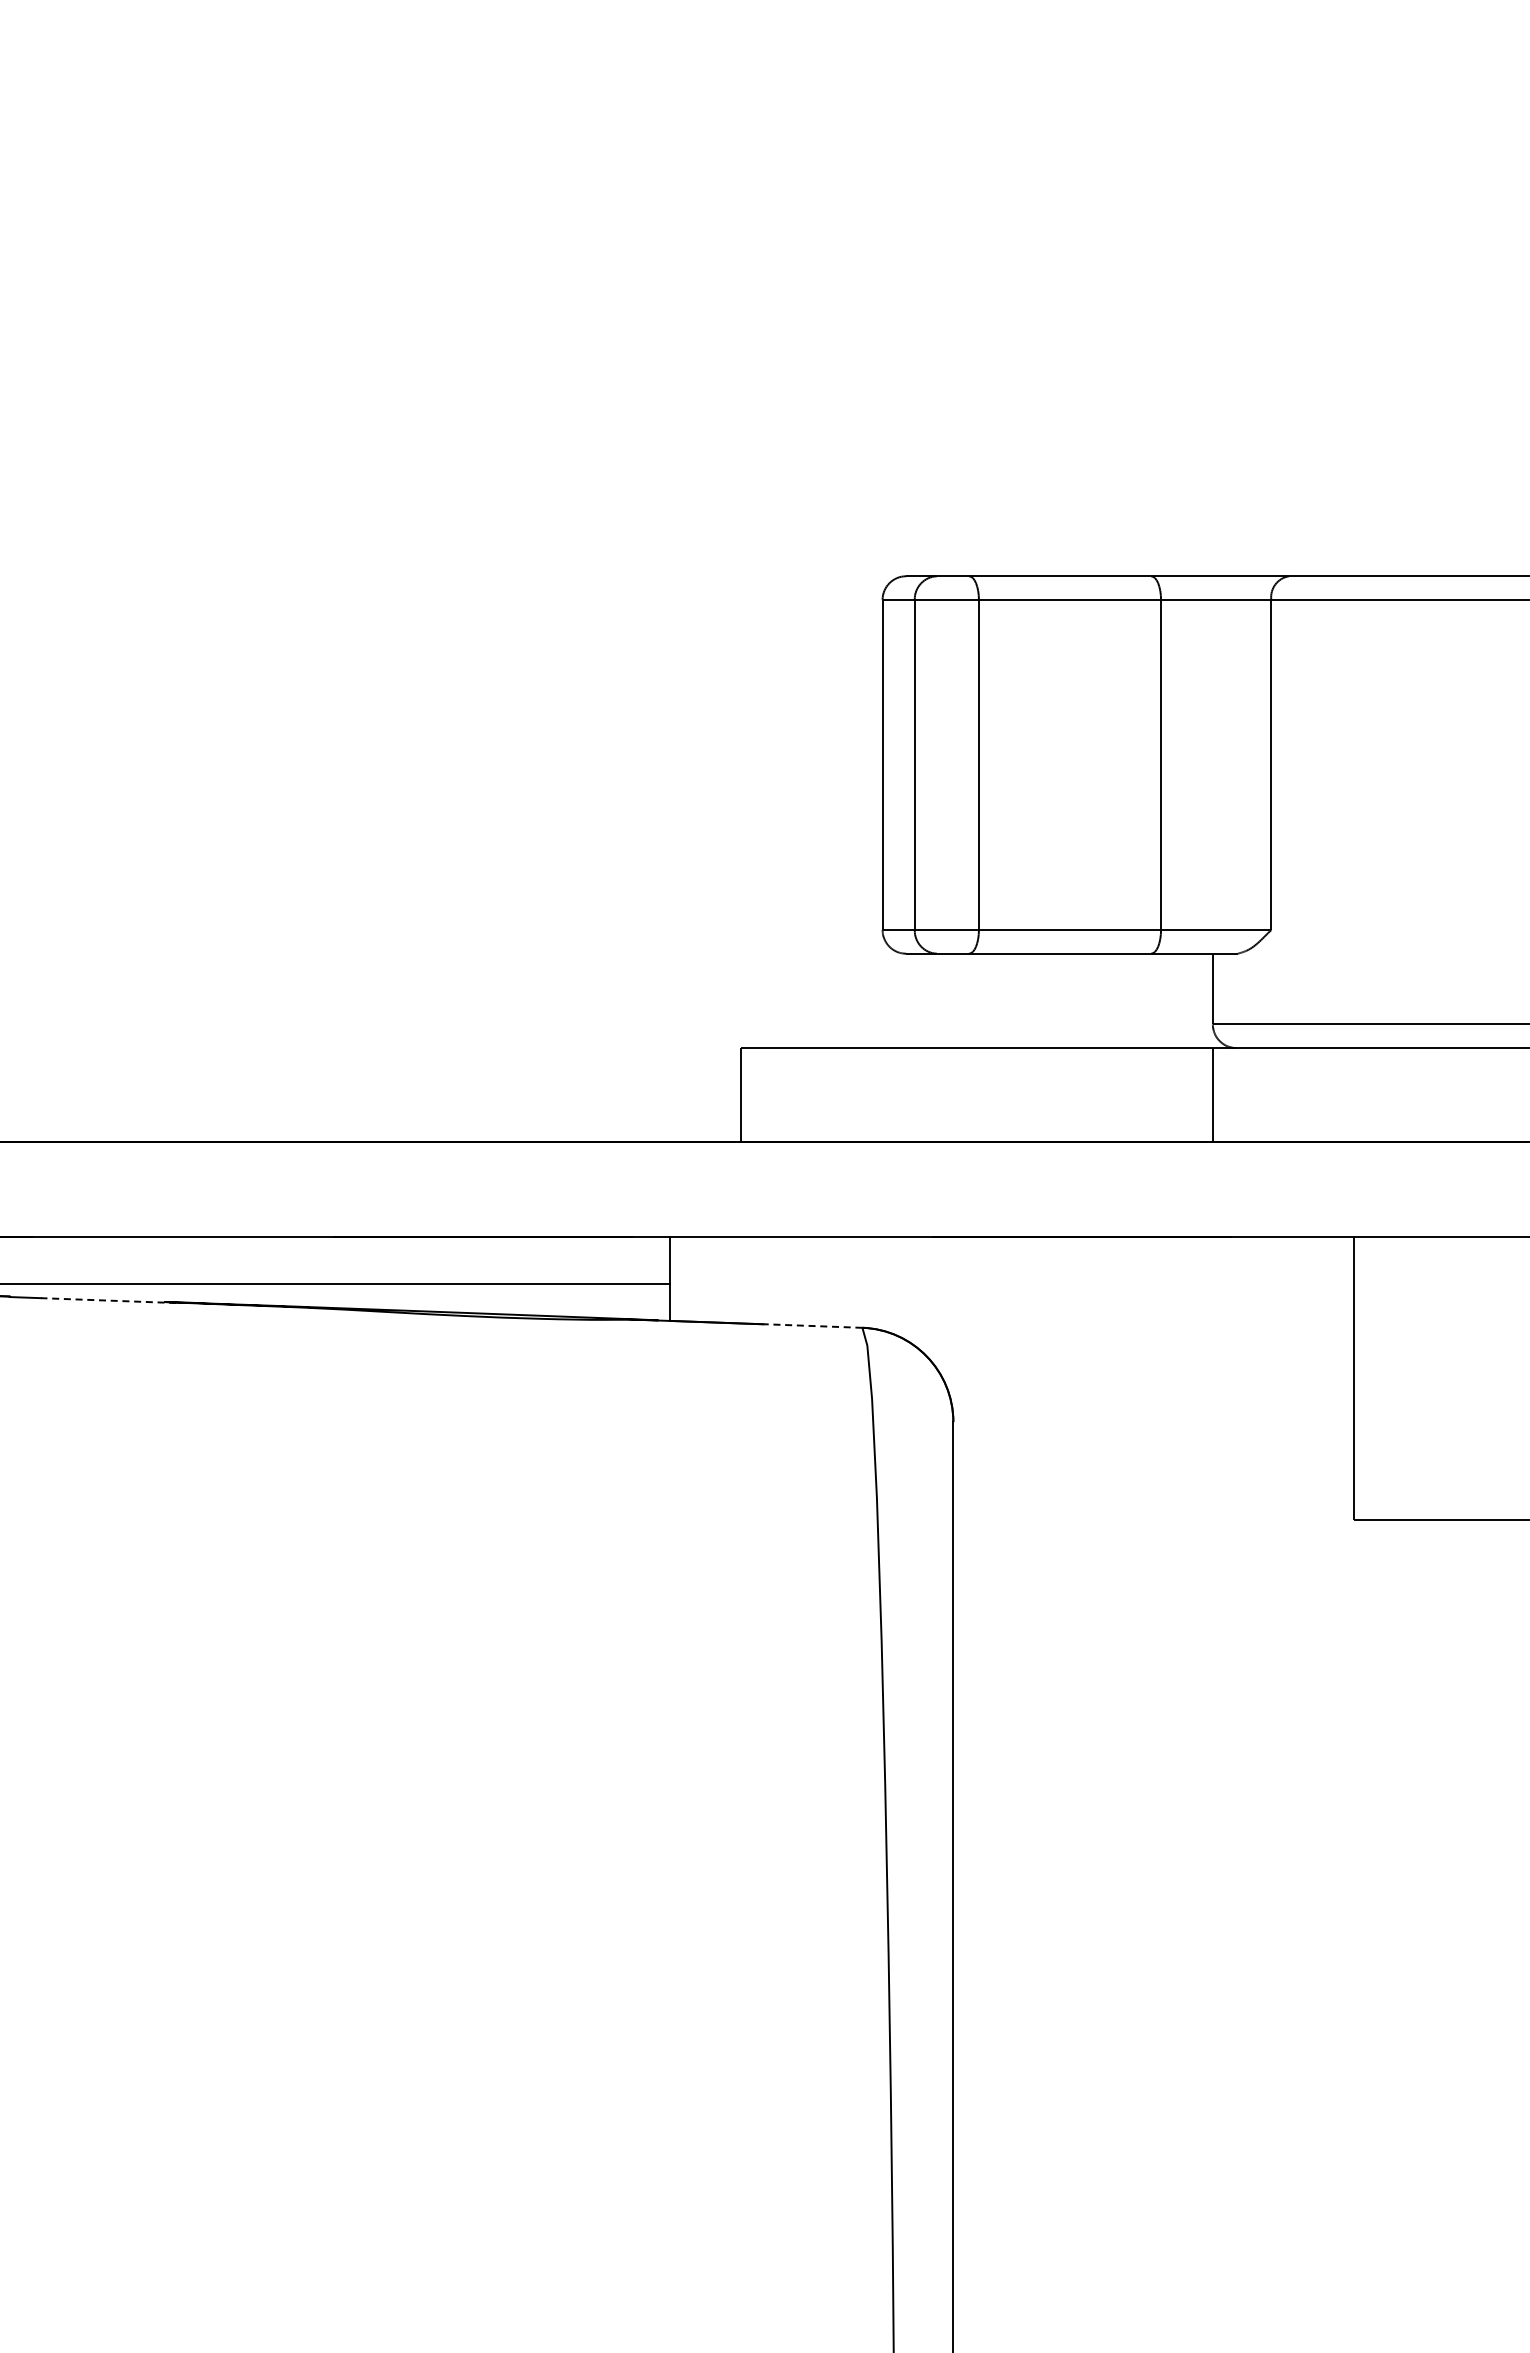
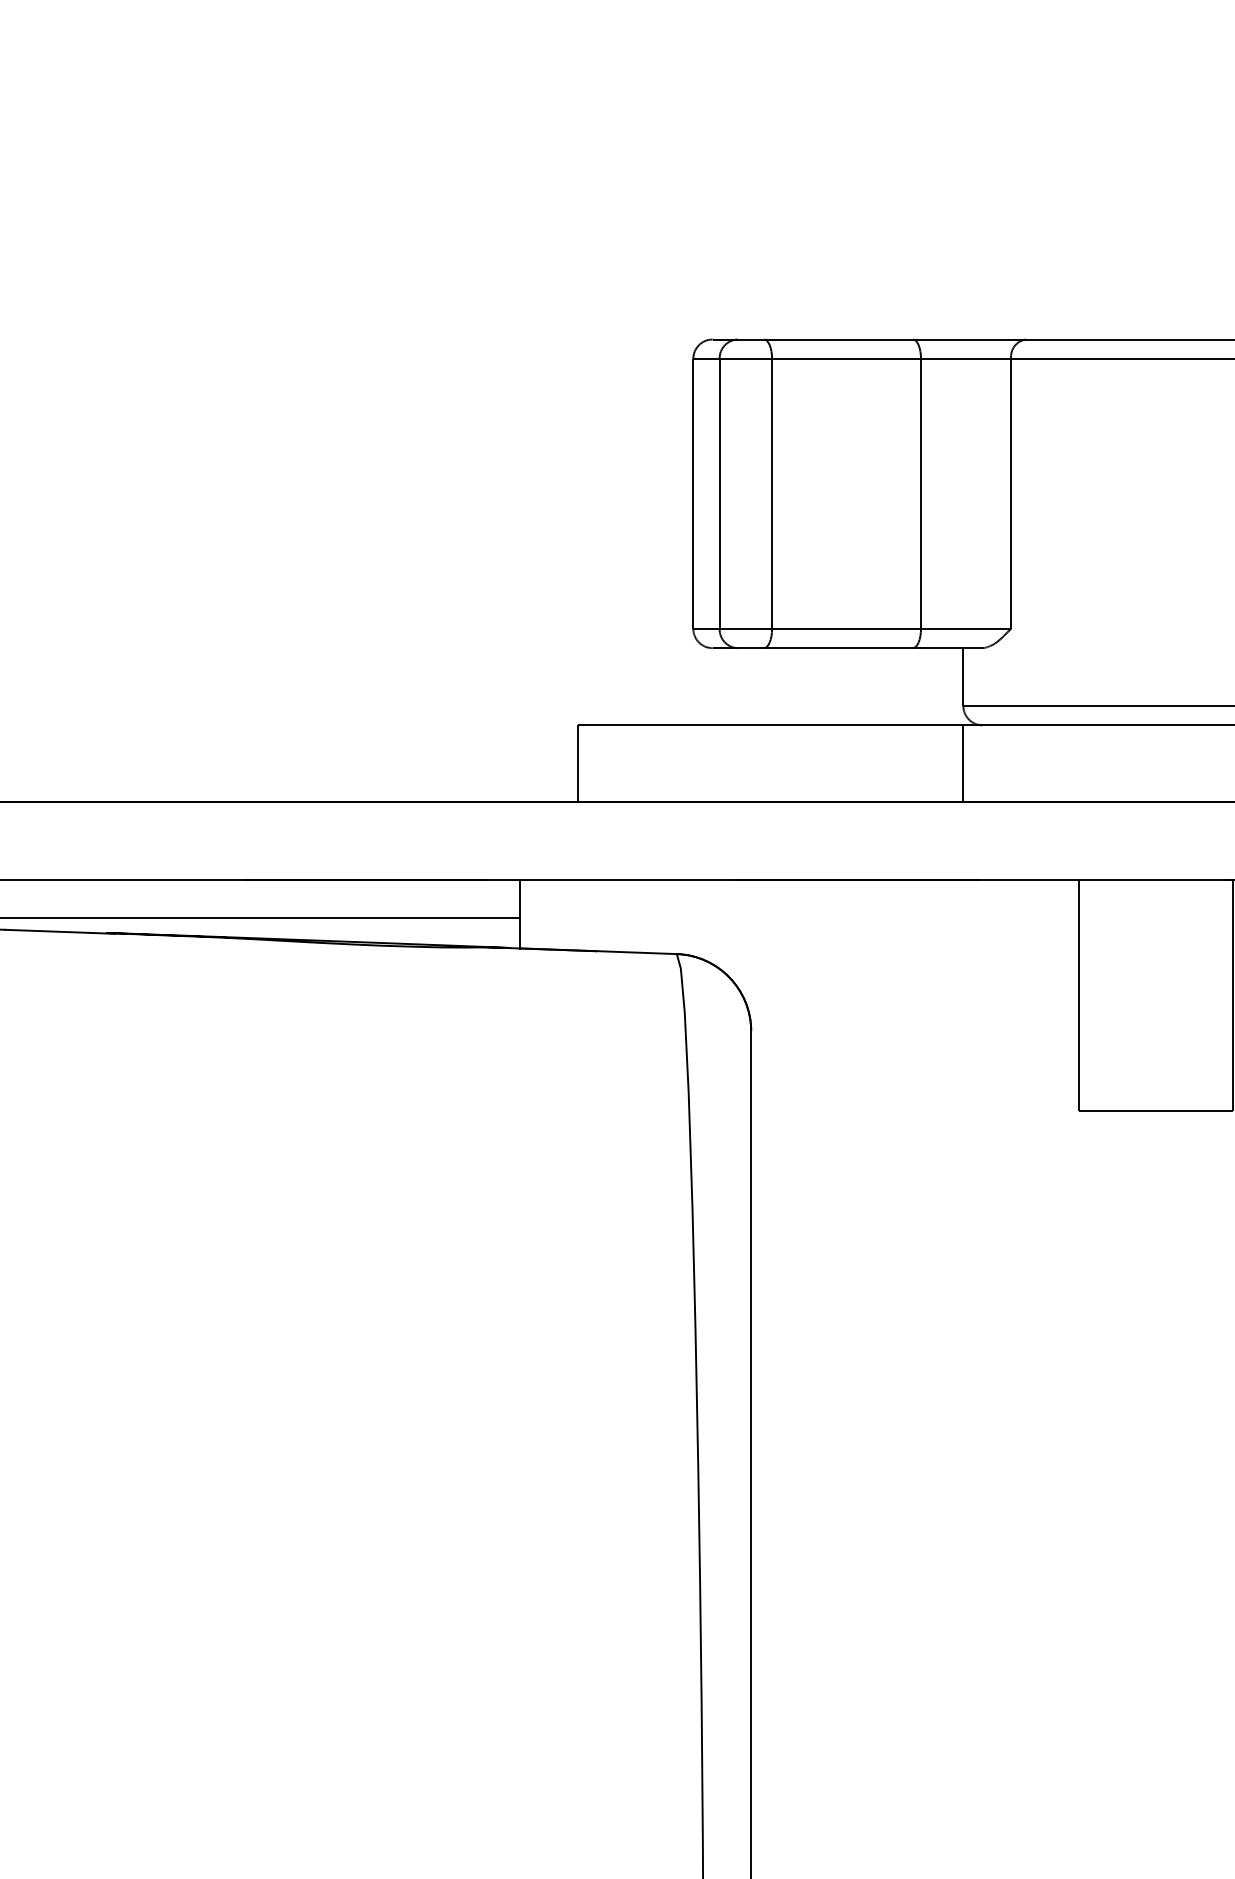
line: (108, 1300) -> (60, 931), dashed -> solid
line: (813, 1326) -> (636, 953), dashed -> solid

